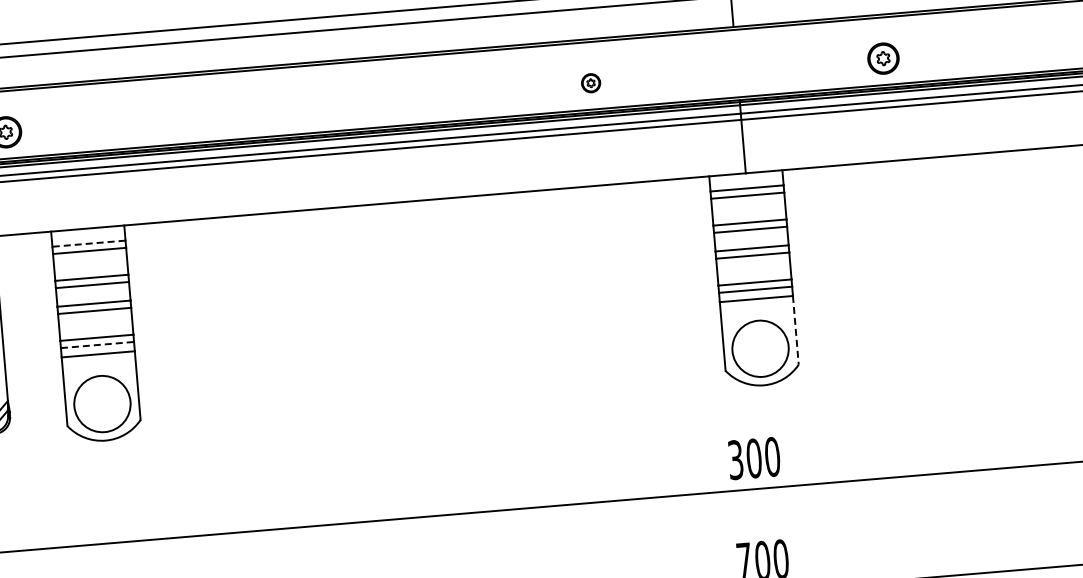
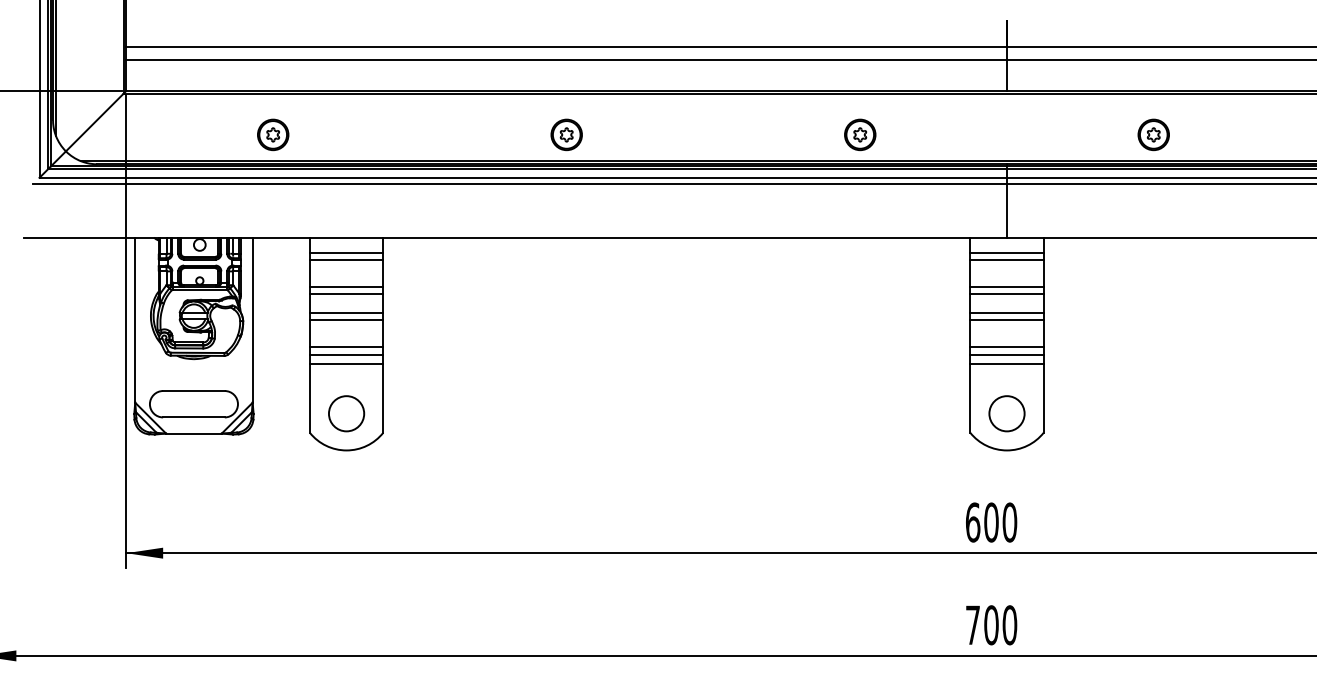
part: (591, 82) -> (860, 134), size x1.67
part: (298, 107) -> (566, 134), added
line: (88, 243) -> (346, 252), dashed -> solid
line: (795, 330) -> (1043, 398), dashed -> solid
line: (97, 345) -> (346, 354), dashed -> solid
circle: (760, 348) -> (1006, 413), size x0.62
circle: (102, 403) -> (346, 413), size x0.62
text: (736, 459) -> (973, 522), 300 -> 600

